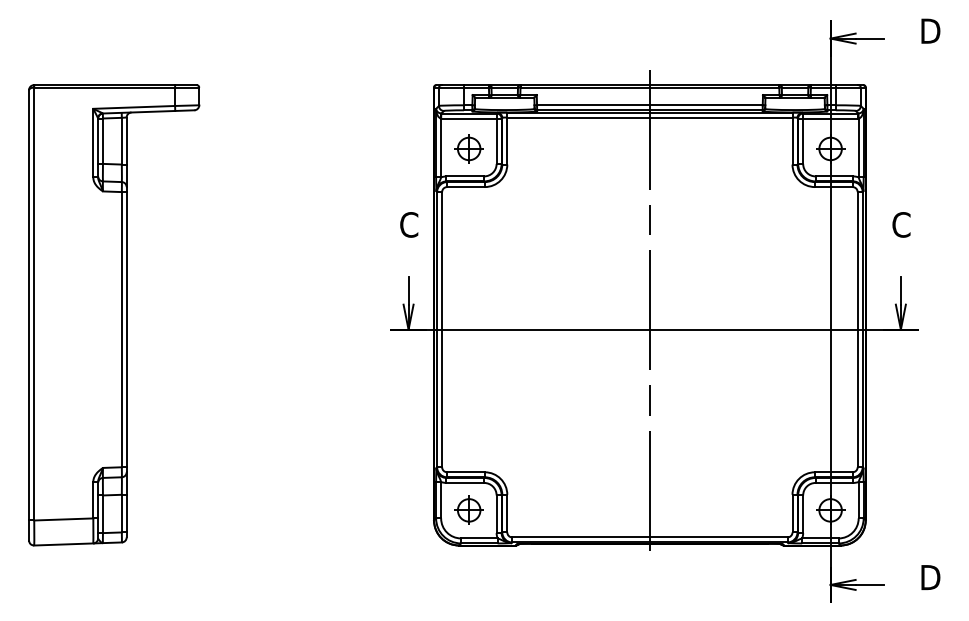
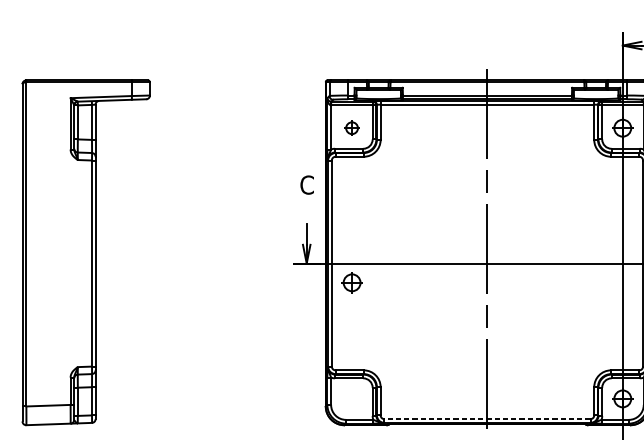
part: (468, 148) -> (351, 127), size x0.7
part: (468, 509) -> (351, 282), moved
line: (649, 537) -> (487, 419), solid -> dashed

